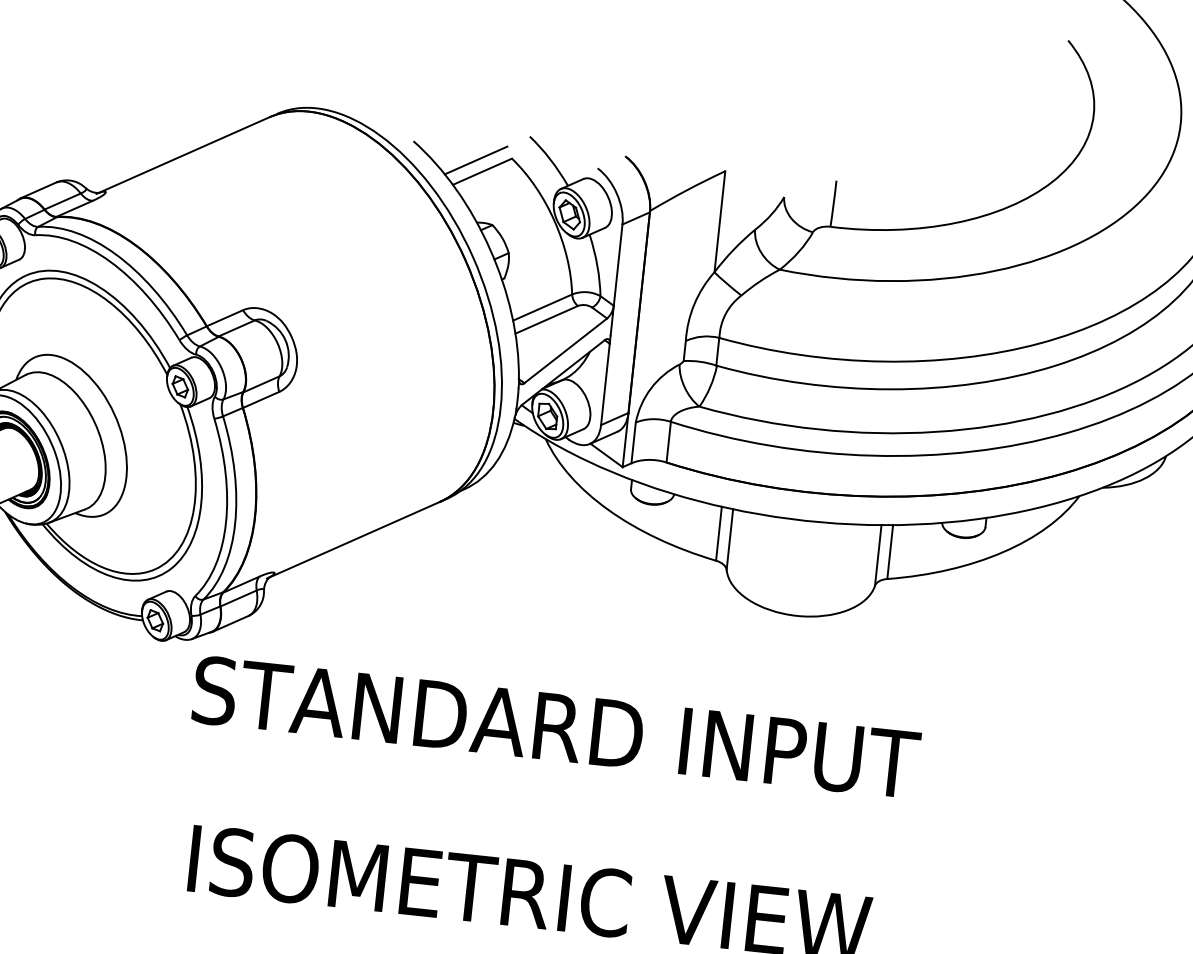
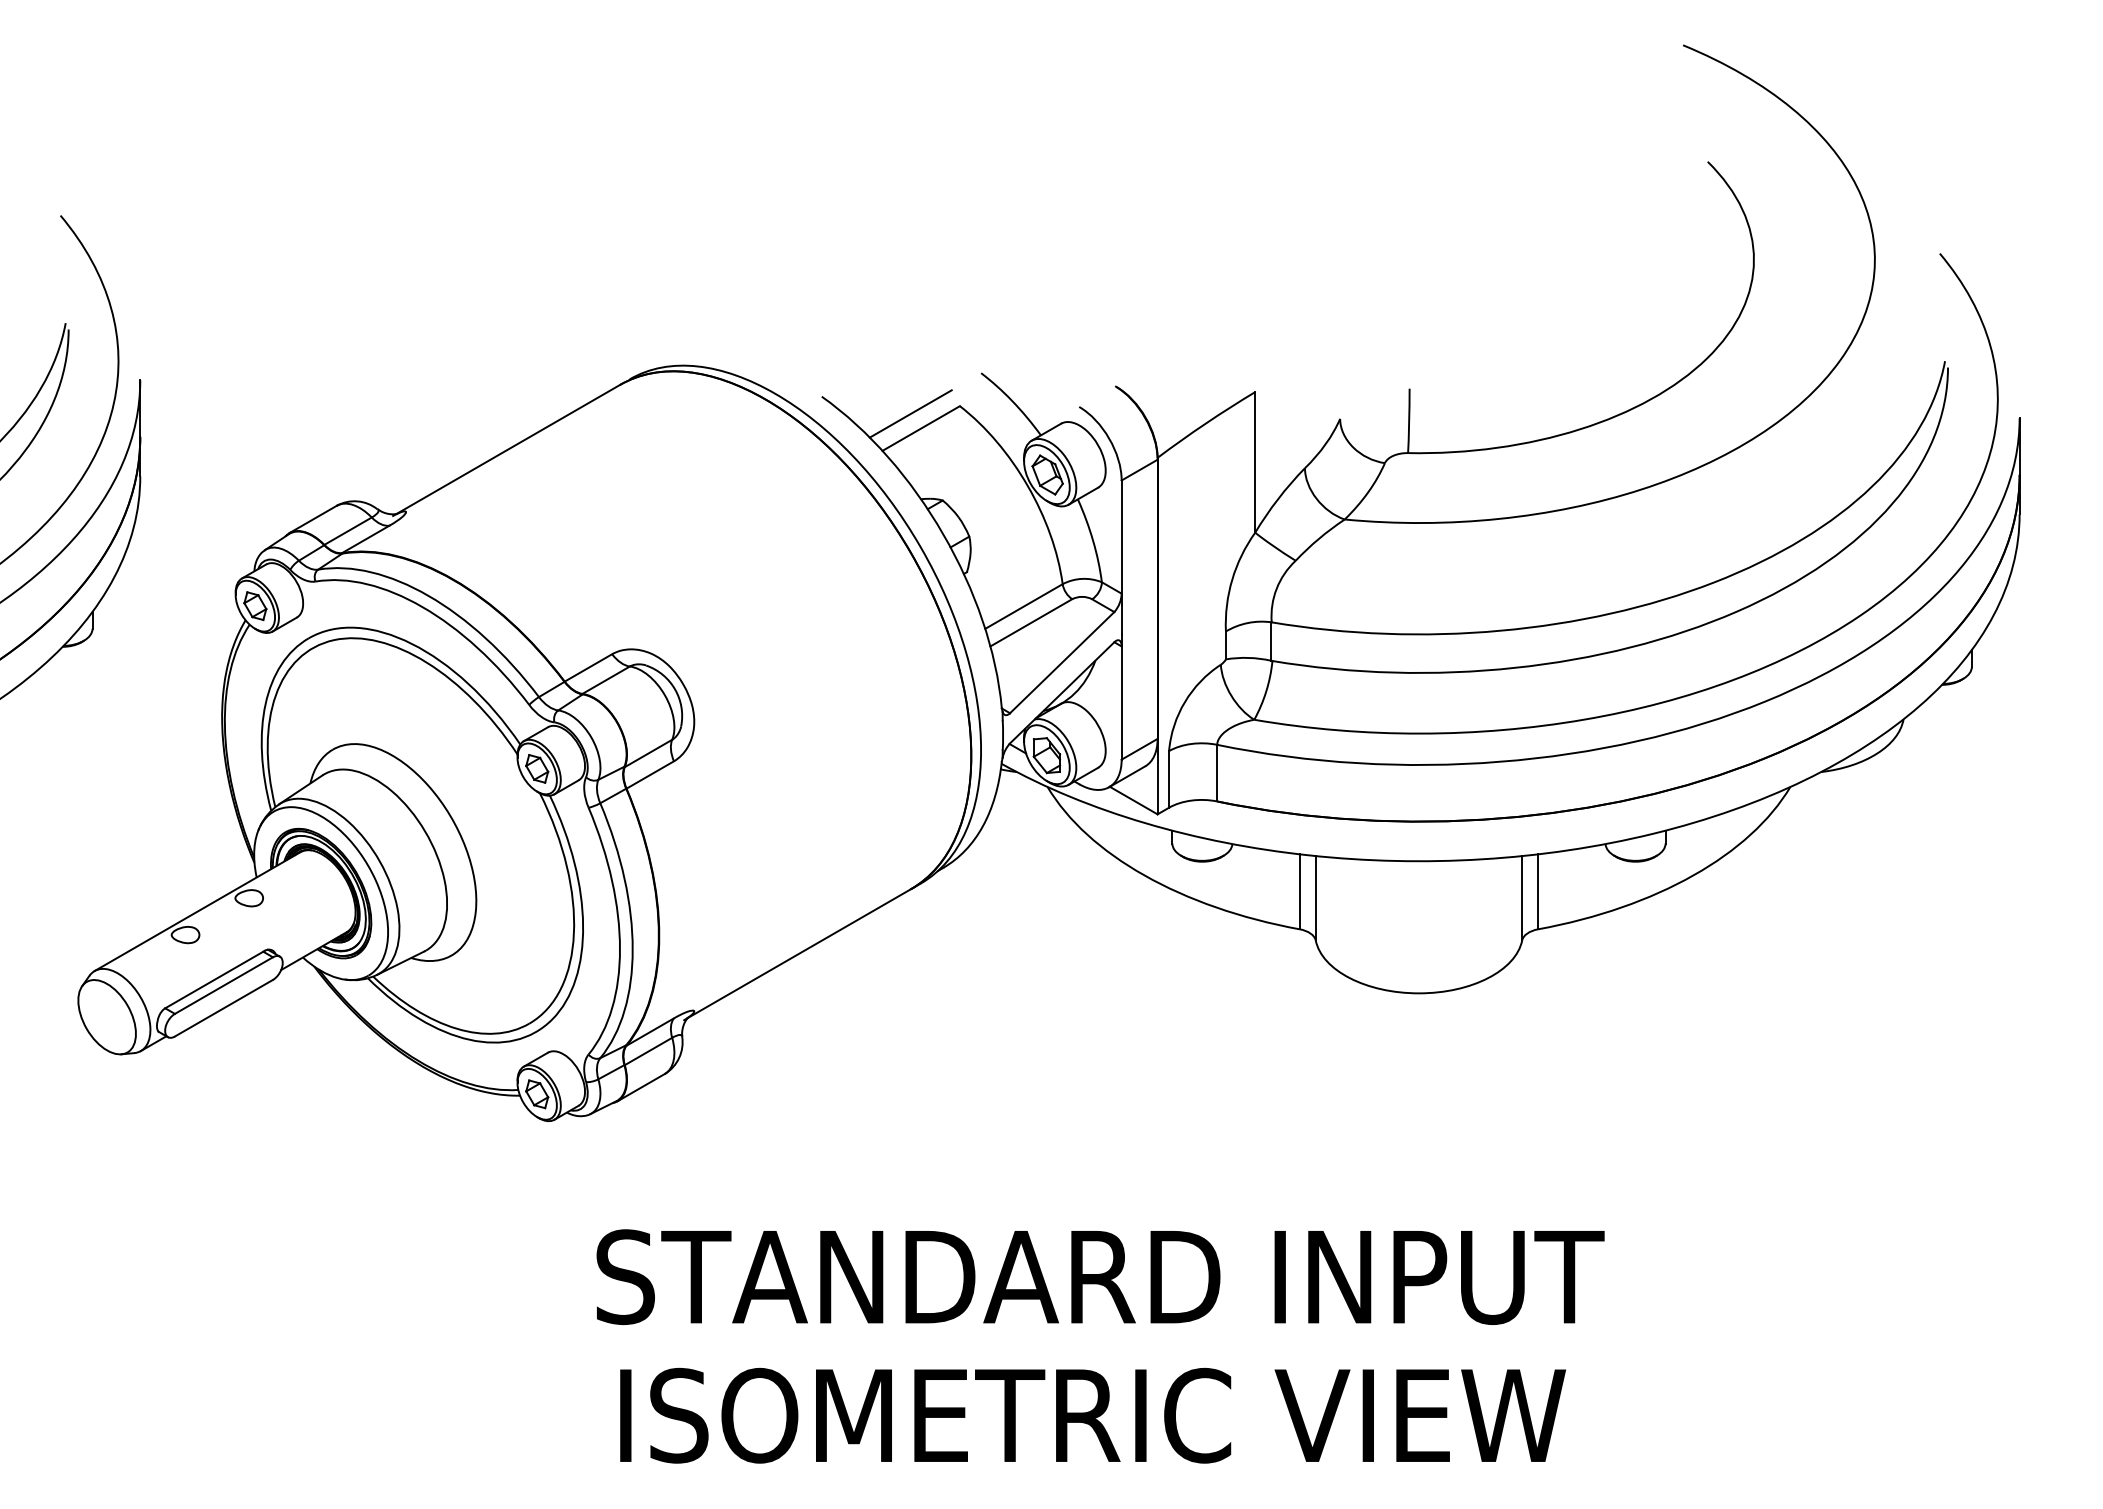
text: (556, 726) -> (1100, 1276), moved

